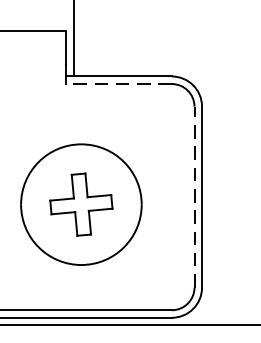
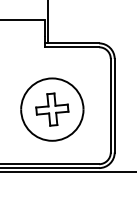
line: (118, 84) -> (71, 47), dashed -> solid
line: (193, 196) -> (110, 105), dashed -> solid

